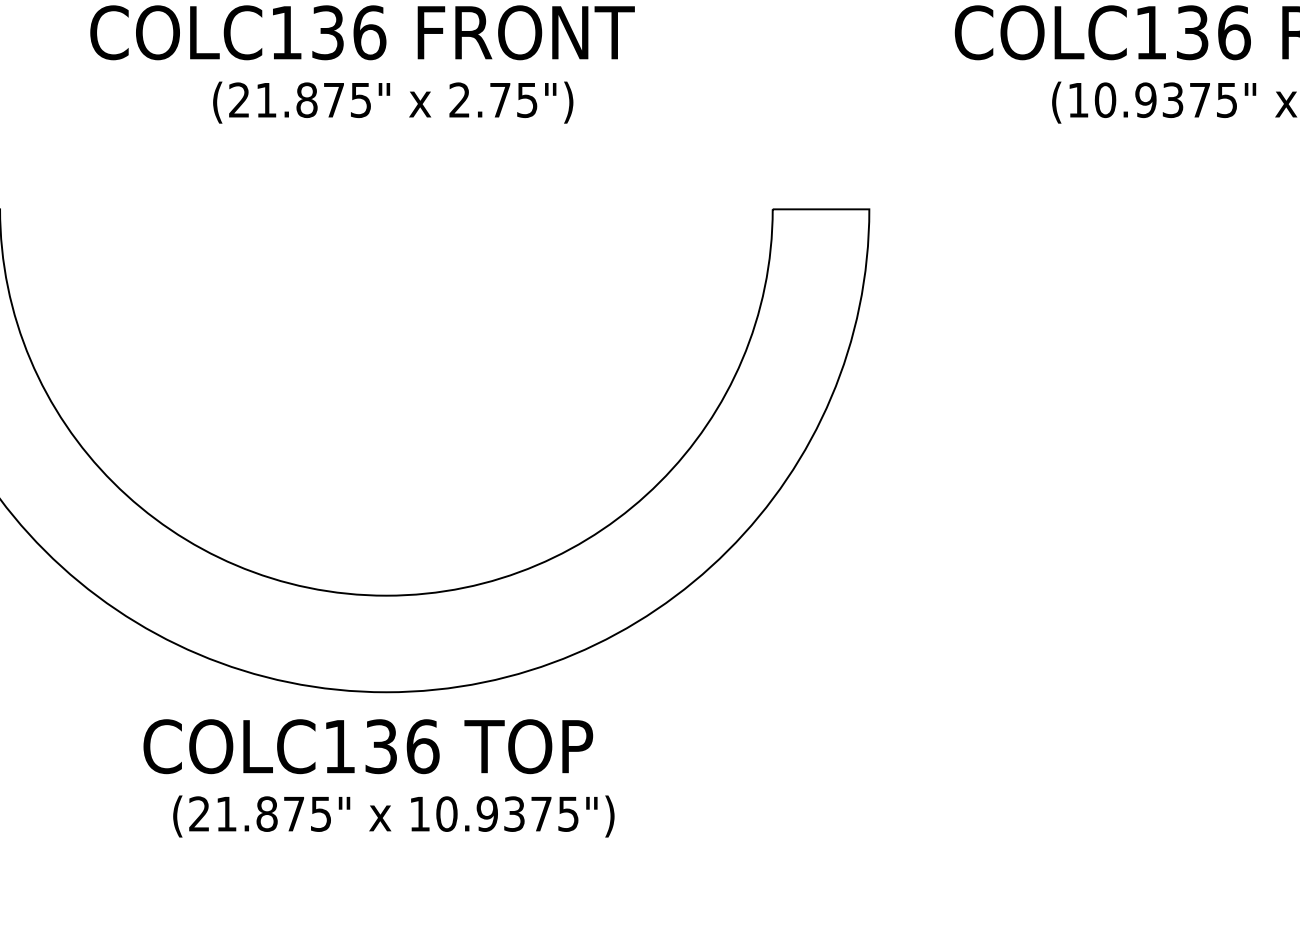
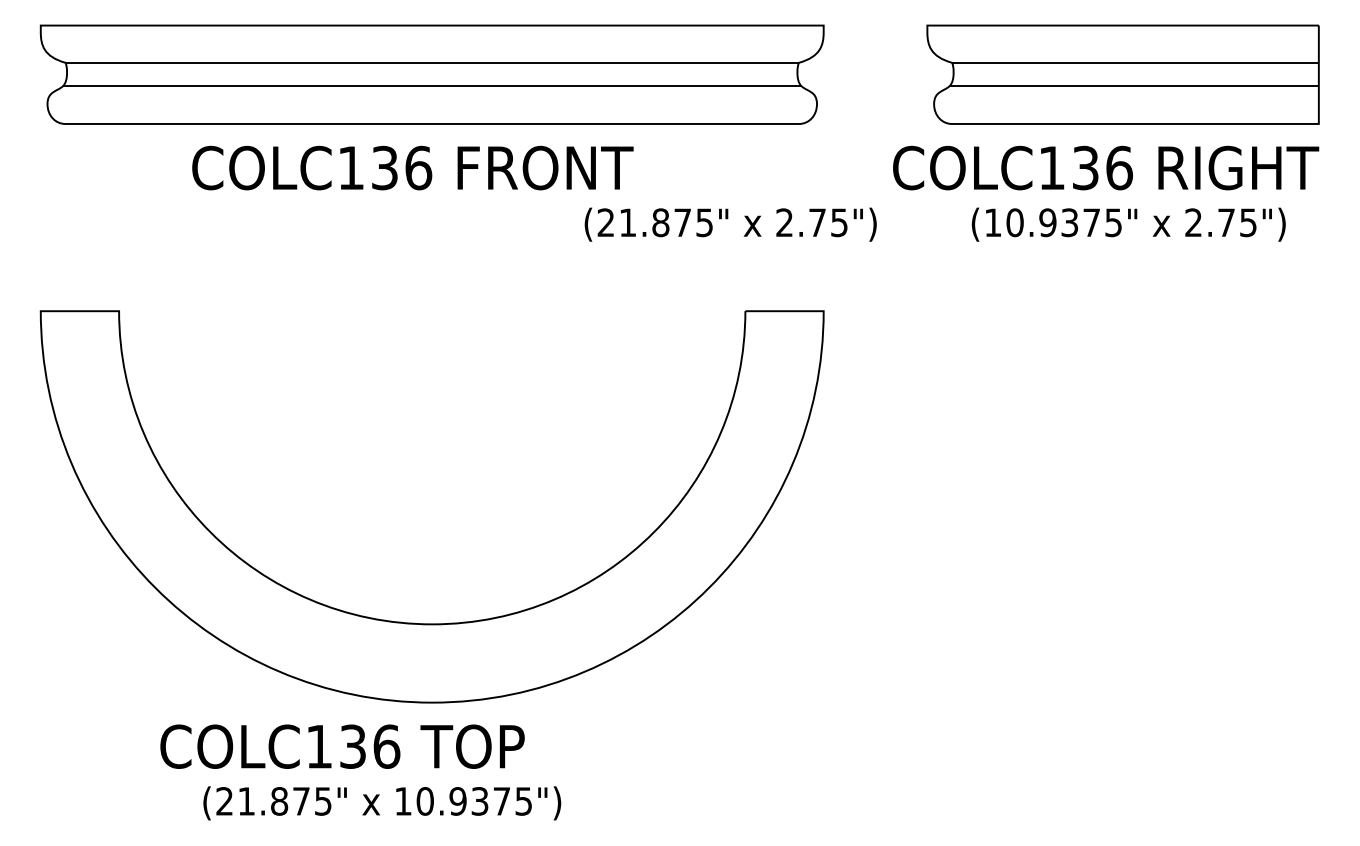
text: (392, 102) -> (730, 224), moved
text: (368, 746) -> (342, 746), moved
text: (394, 816) -> (382, 803), moved

